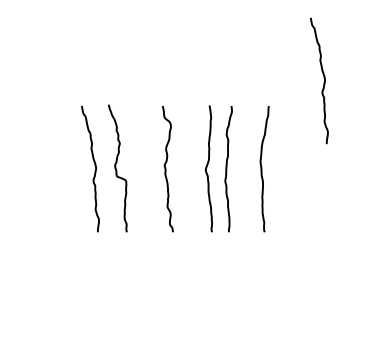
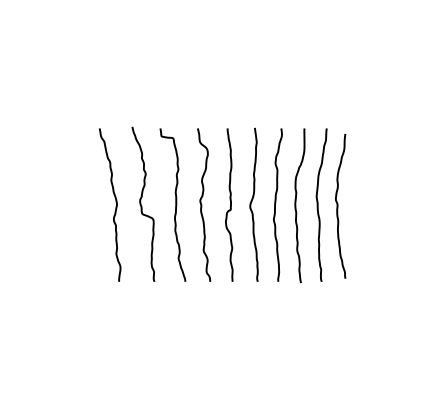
curve: (323, 78) -> (393, 95), removed
curve: (144, 168) -> (175, 204), added
curve: (189, 168) -> (230, 204), added
curve: (243, 169) -> (296, 205), added
curve: (278, 169) -> (338, 205), added

